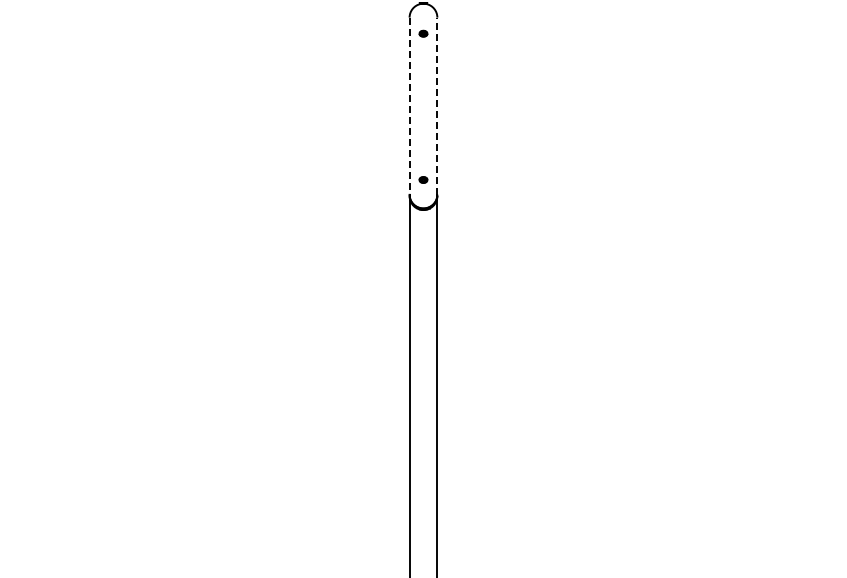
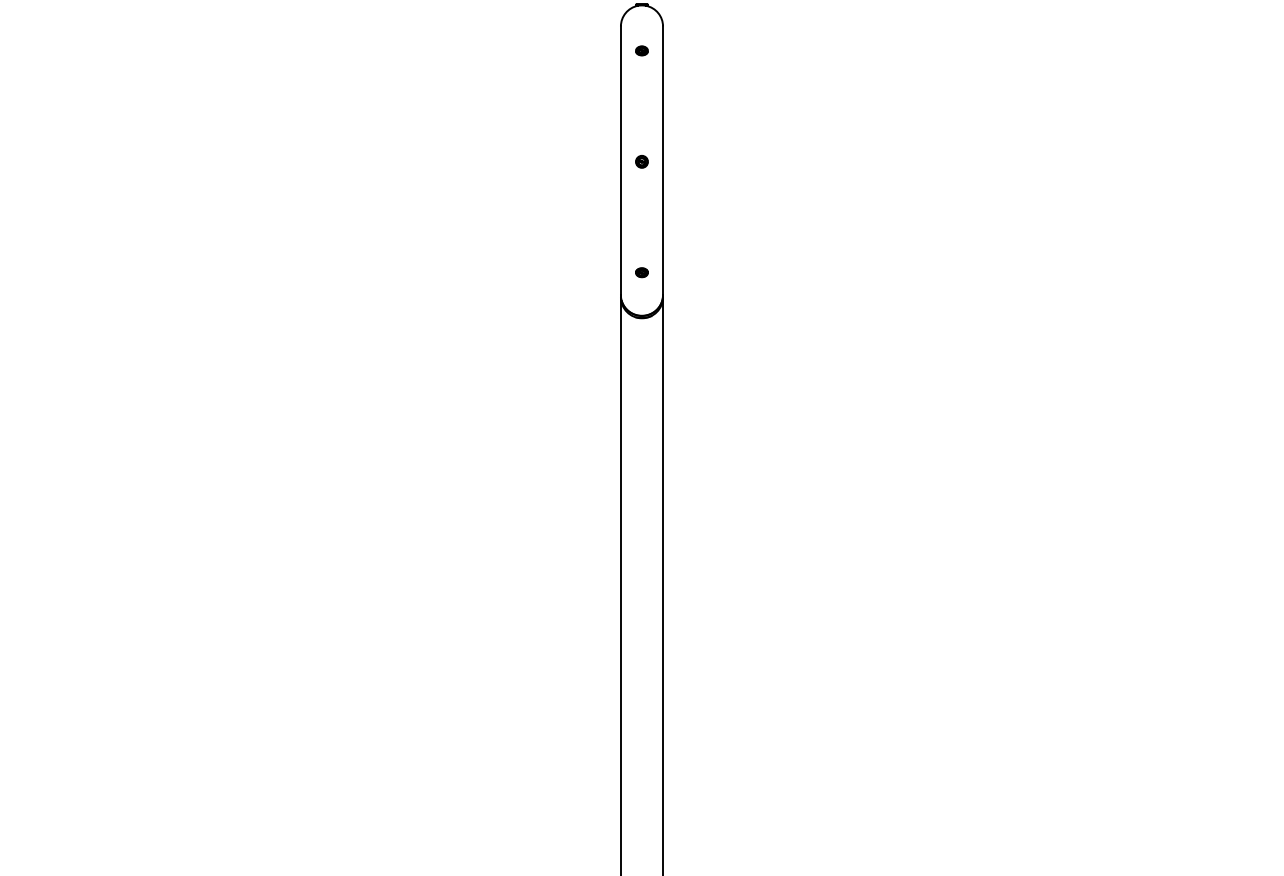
line: (409, 106) -> (620, 161), dashed -> solid
part: (423, 106) -> (642, 161), added
line: (437, 106) -> (663, 161), dashed -> solid

